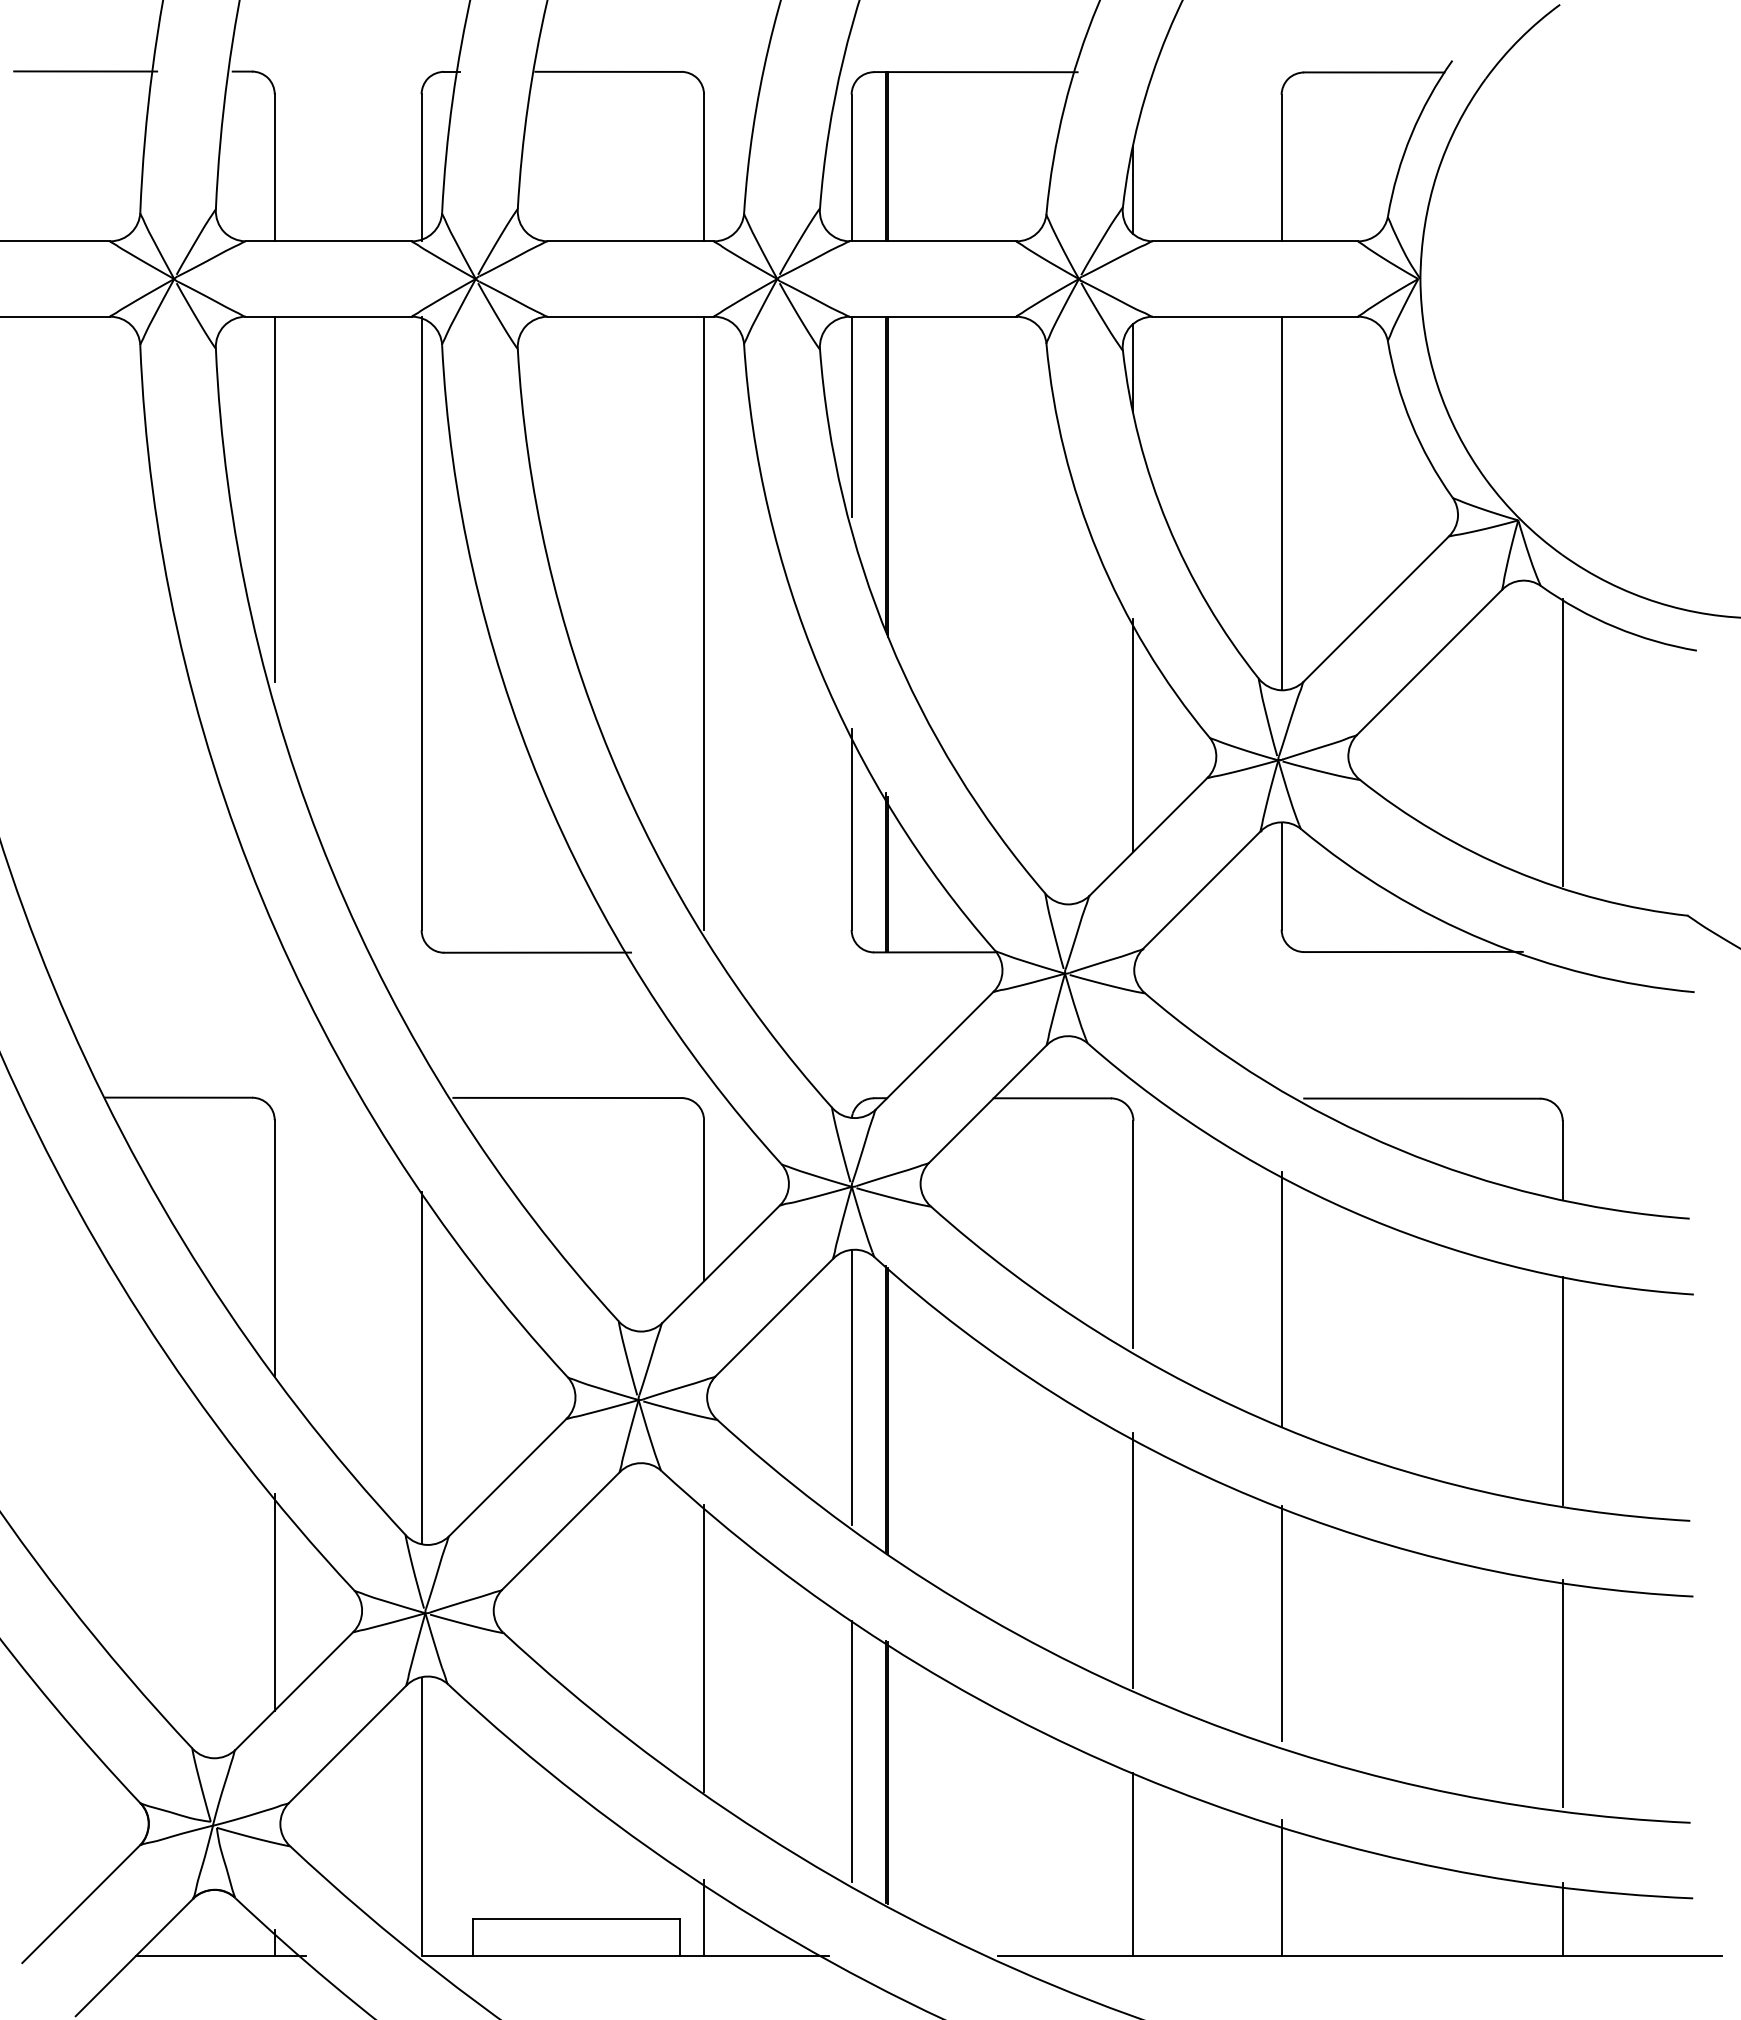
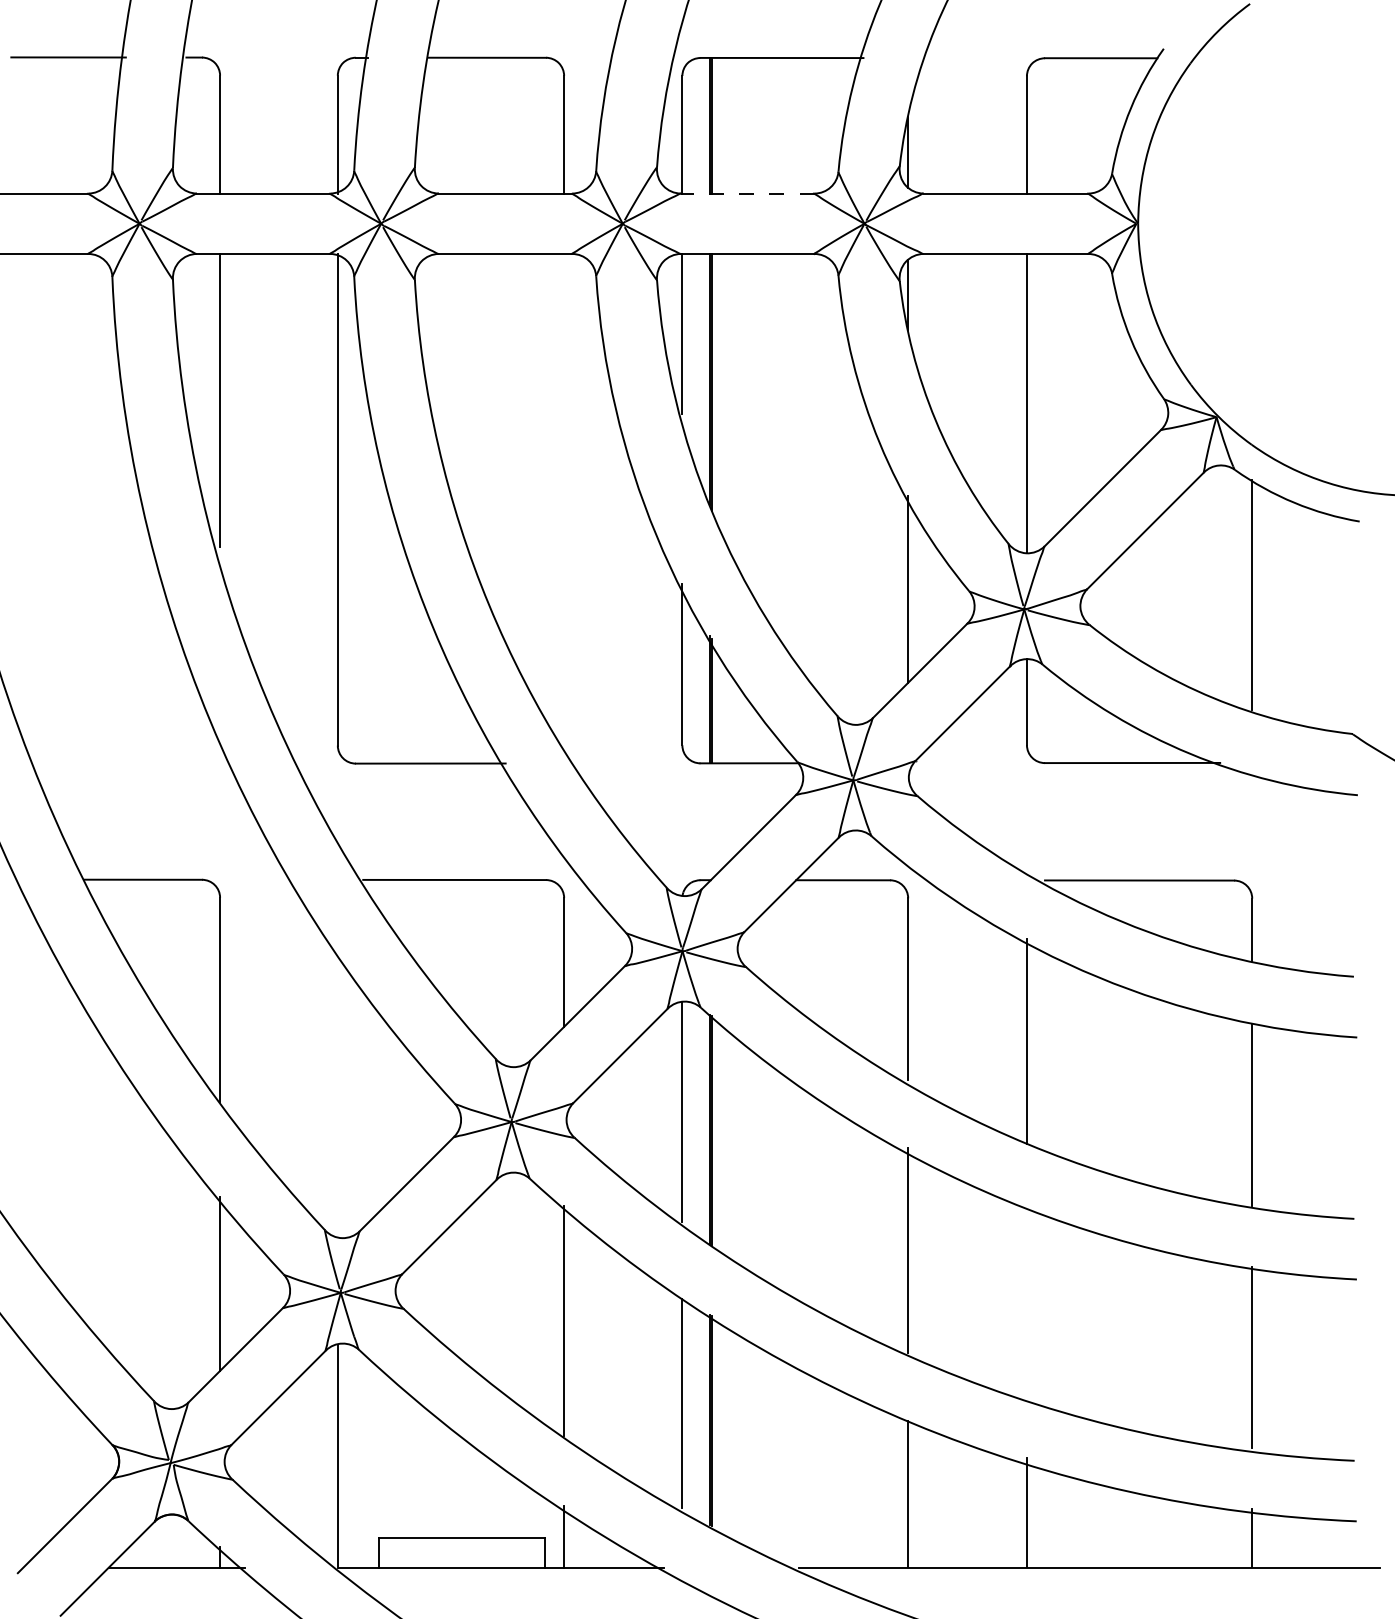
line: (932, 241) -> (747, 193), solid -> dashed
line: (704, 623) -> (564, 499), removed
line: (421, 1367) -> (337, 1095), removed
line: (1281, 1623) -> (1026, 1301), removed

